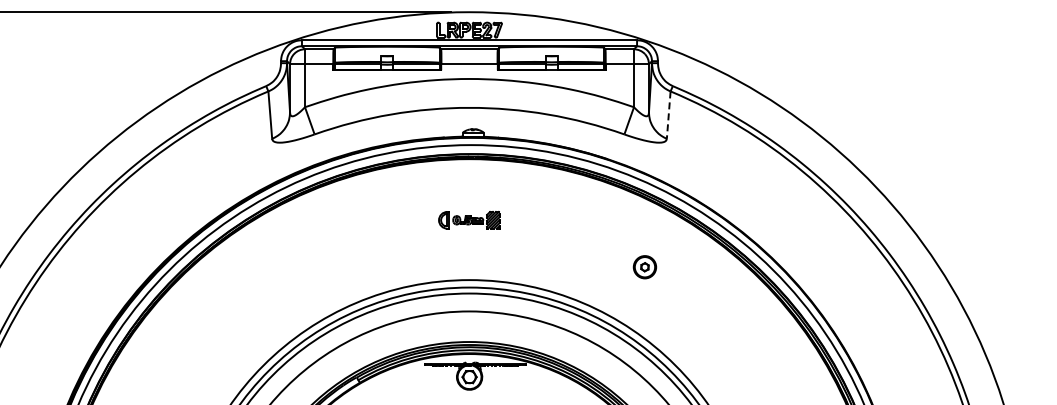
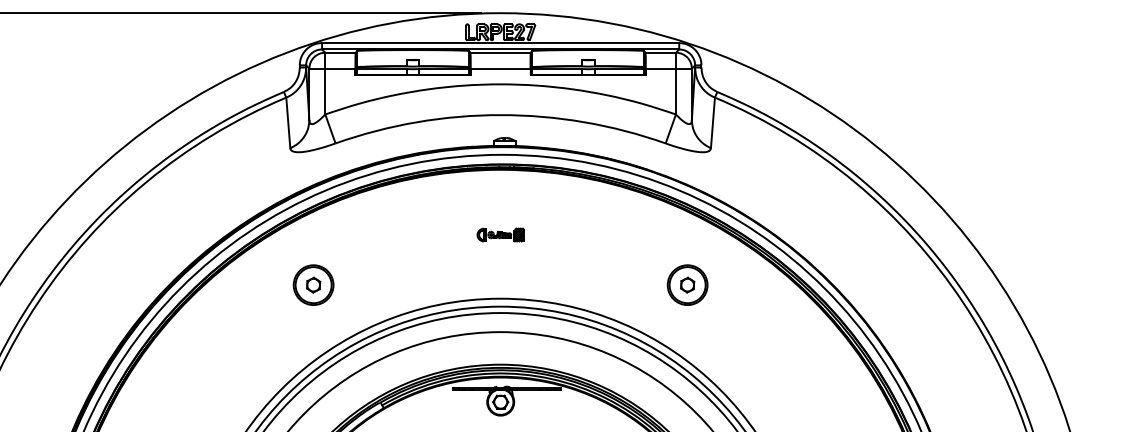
line: (668, 115) -> (712, 123), dashed -> solid
part: (469, 220) -> (500, 235), size x0.71
part: (293, 266) -> (313, 284), added
part: (644, 266) -> (687, 284), size x1.67

